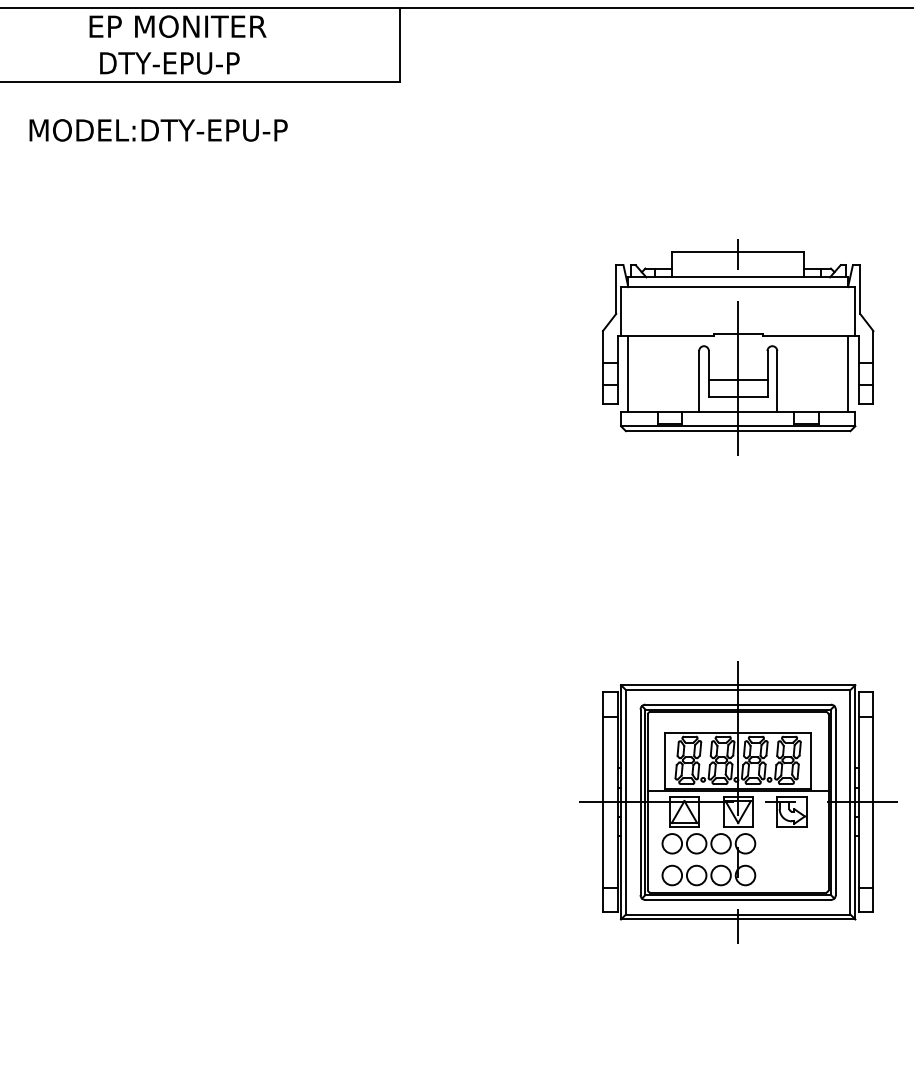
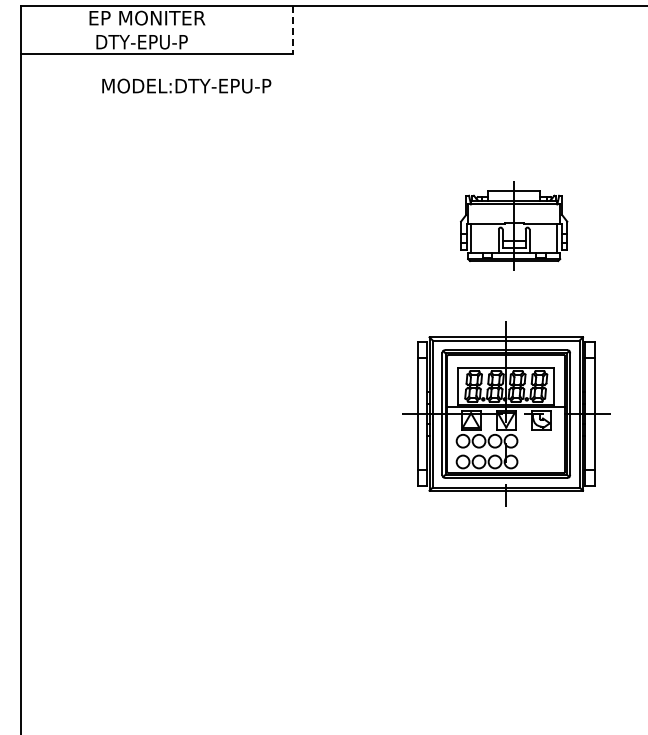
line: (399, 45) -> (292, 30), solid -> dashed
text: (158, 129) -> (186, 85), moved
part: (737, 346) -> (513, 227), size x0.6
part: (738, 801) -> (506, 413), moved

